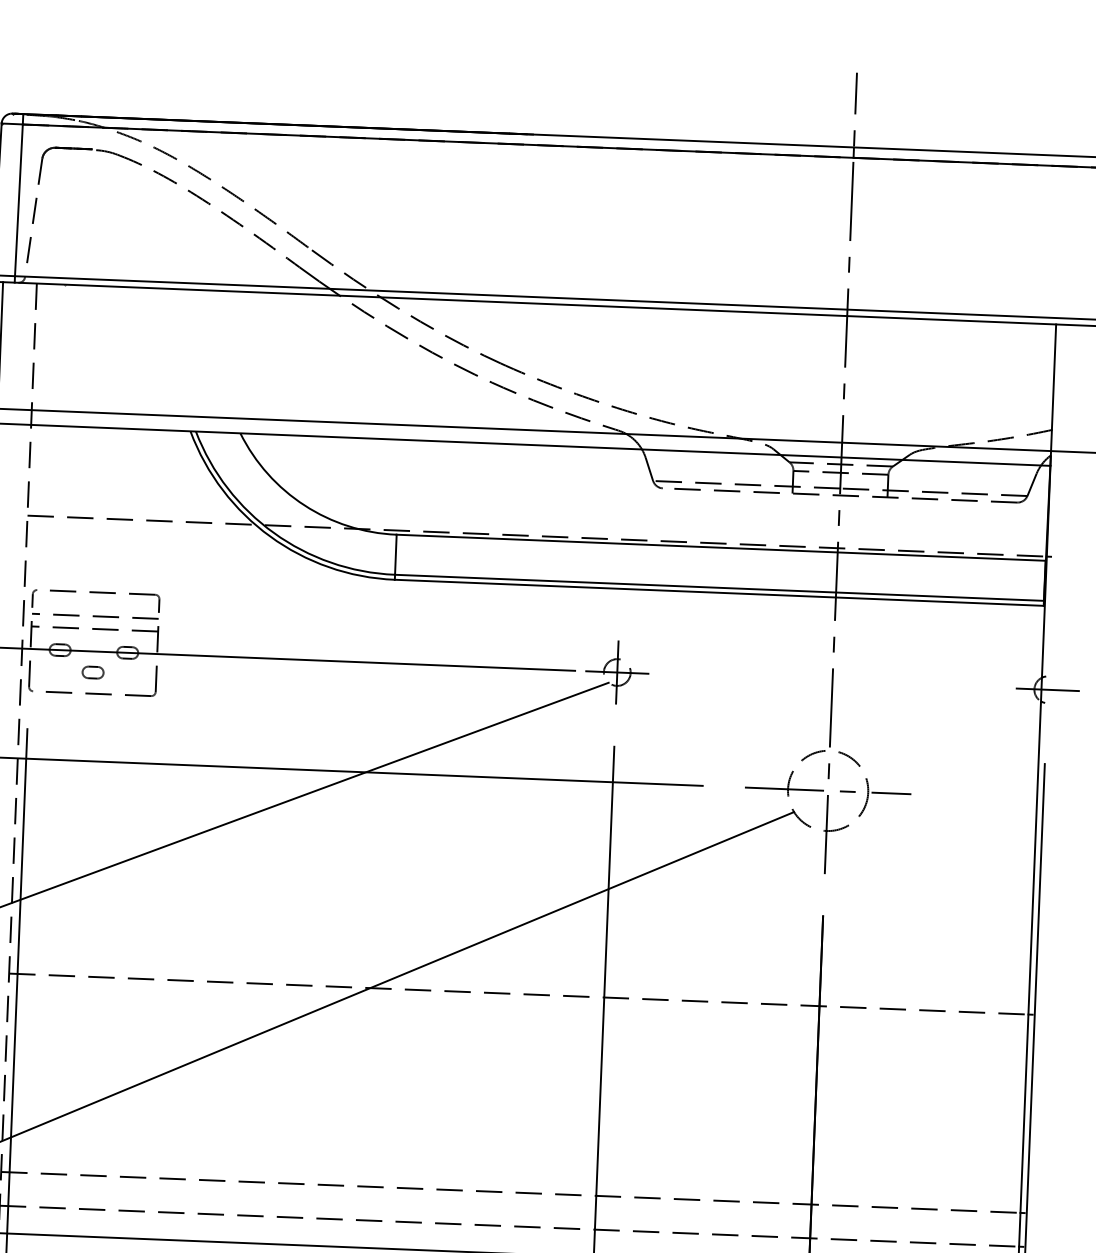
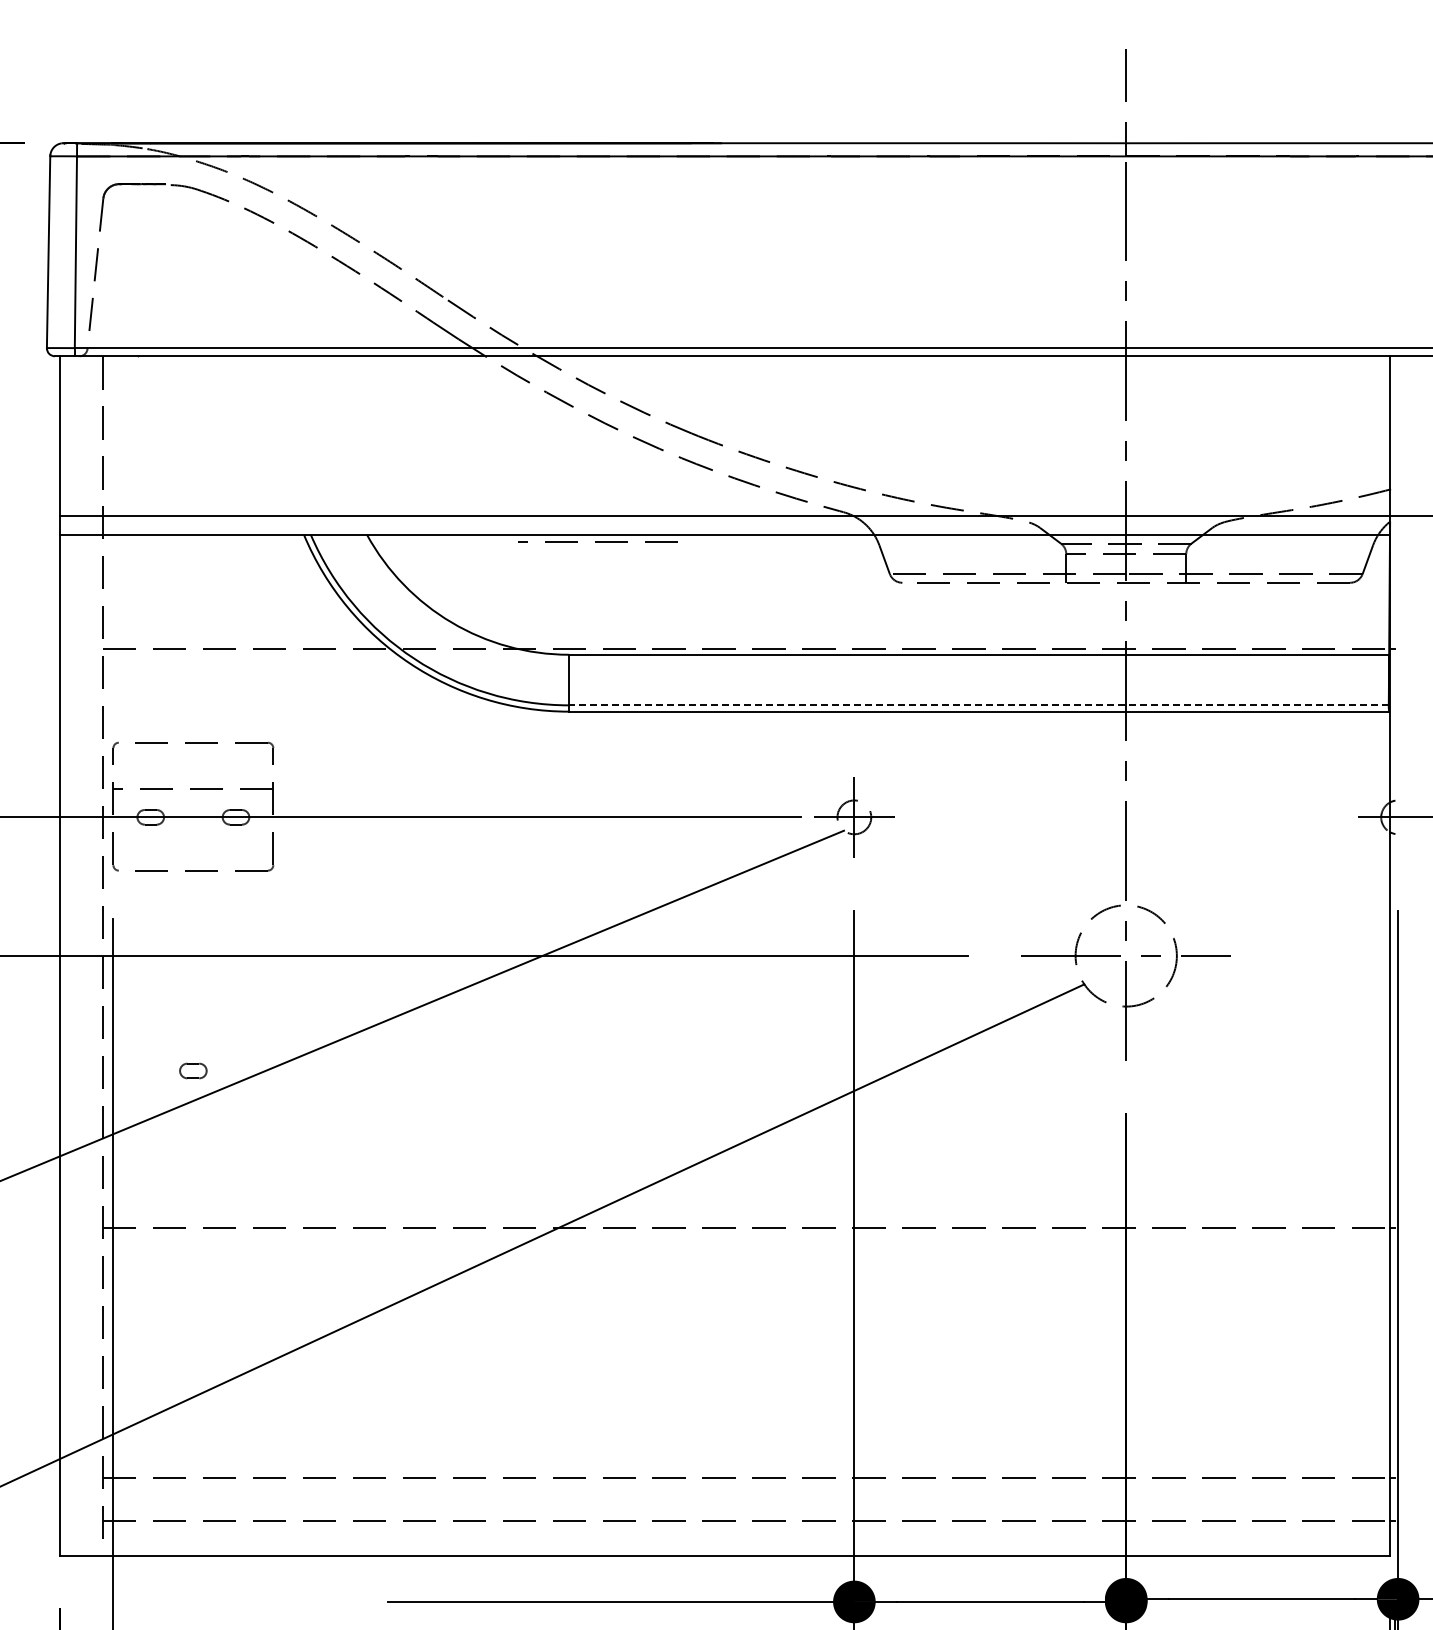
line: (719, 587) -> (978, 705), solid -> dashed
line: (94, 615) -> (597, 541), moved
part: (93, 672) -> (193, 1070), moved

